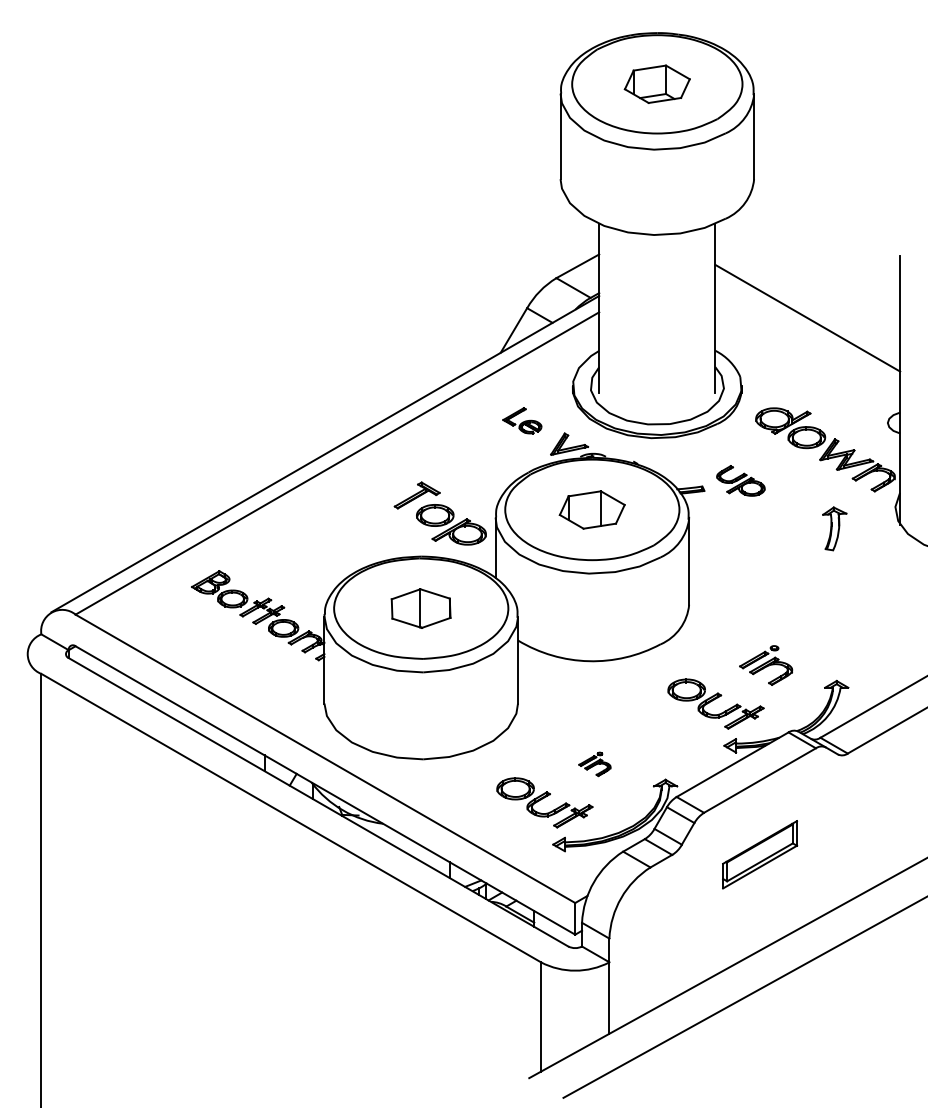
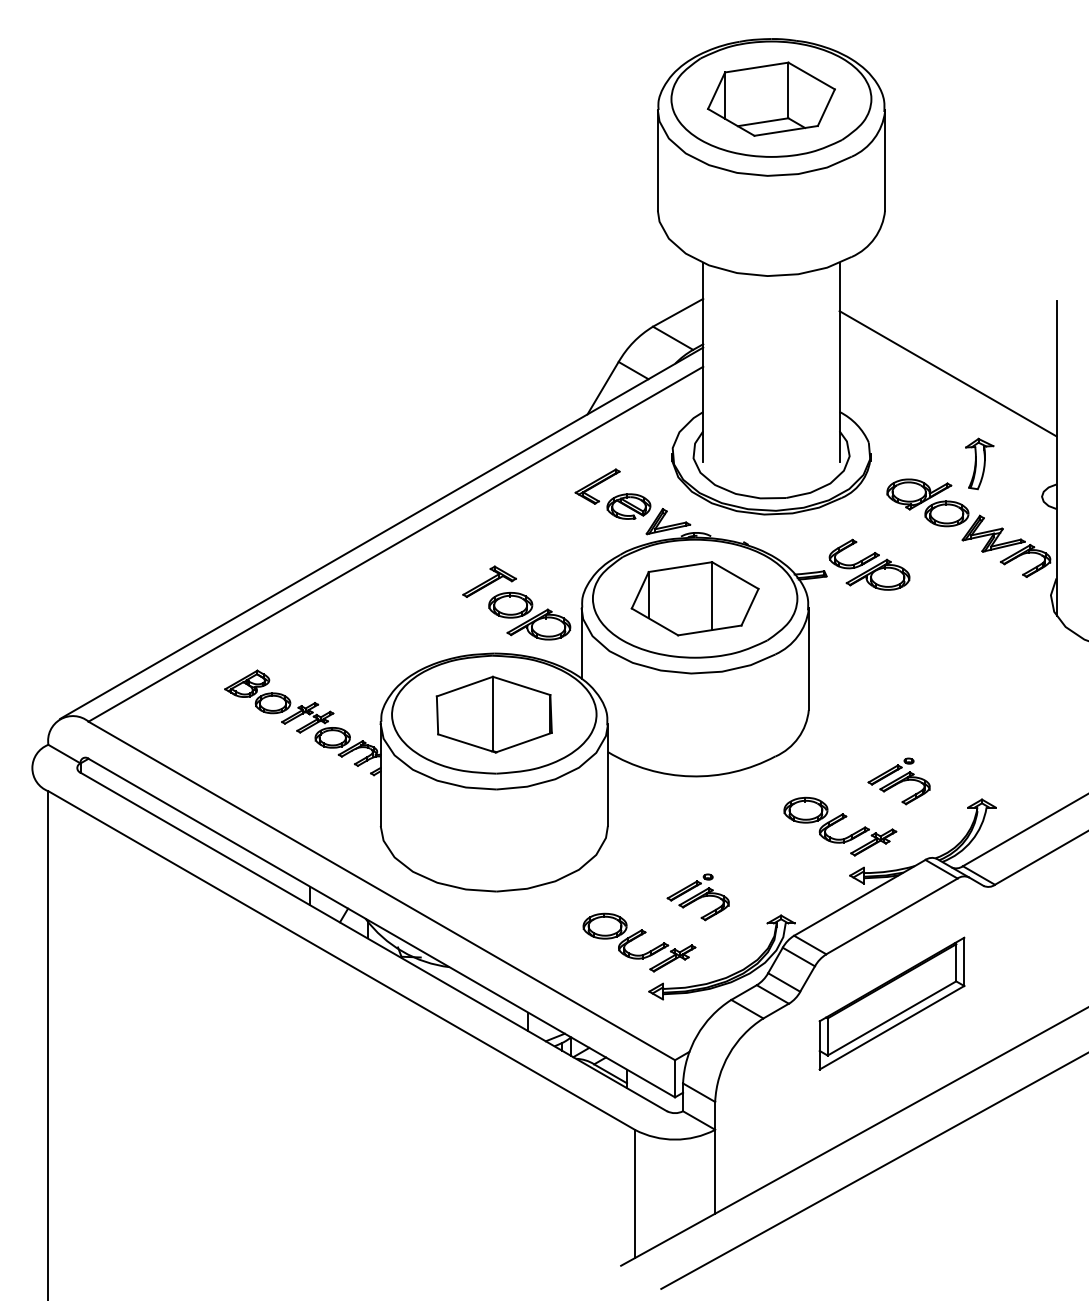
part: (657, 83) -> (771, 98), size x1.67
part: (521, 420) -> (612, 493), size x1.67
part: (740, 480) -> (869, 564), size x1.43
part: (591, 509) -> (694, 598), size x1.67
part: (834, 528) -> (979, 463), moved
part: (420, 608) -> (493, 714), size x1.67
part: (594, 764) -> (697, 897), size x1.67
part: (759, 854) -> (891, 1003), size x1.67

